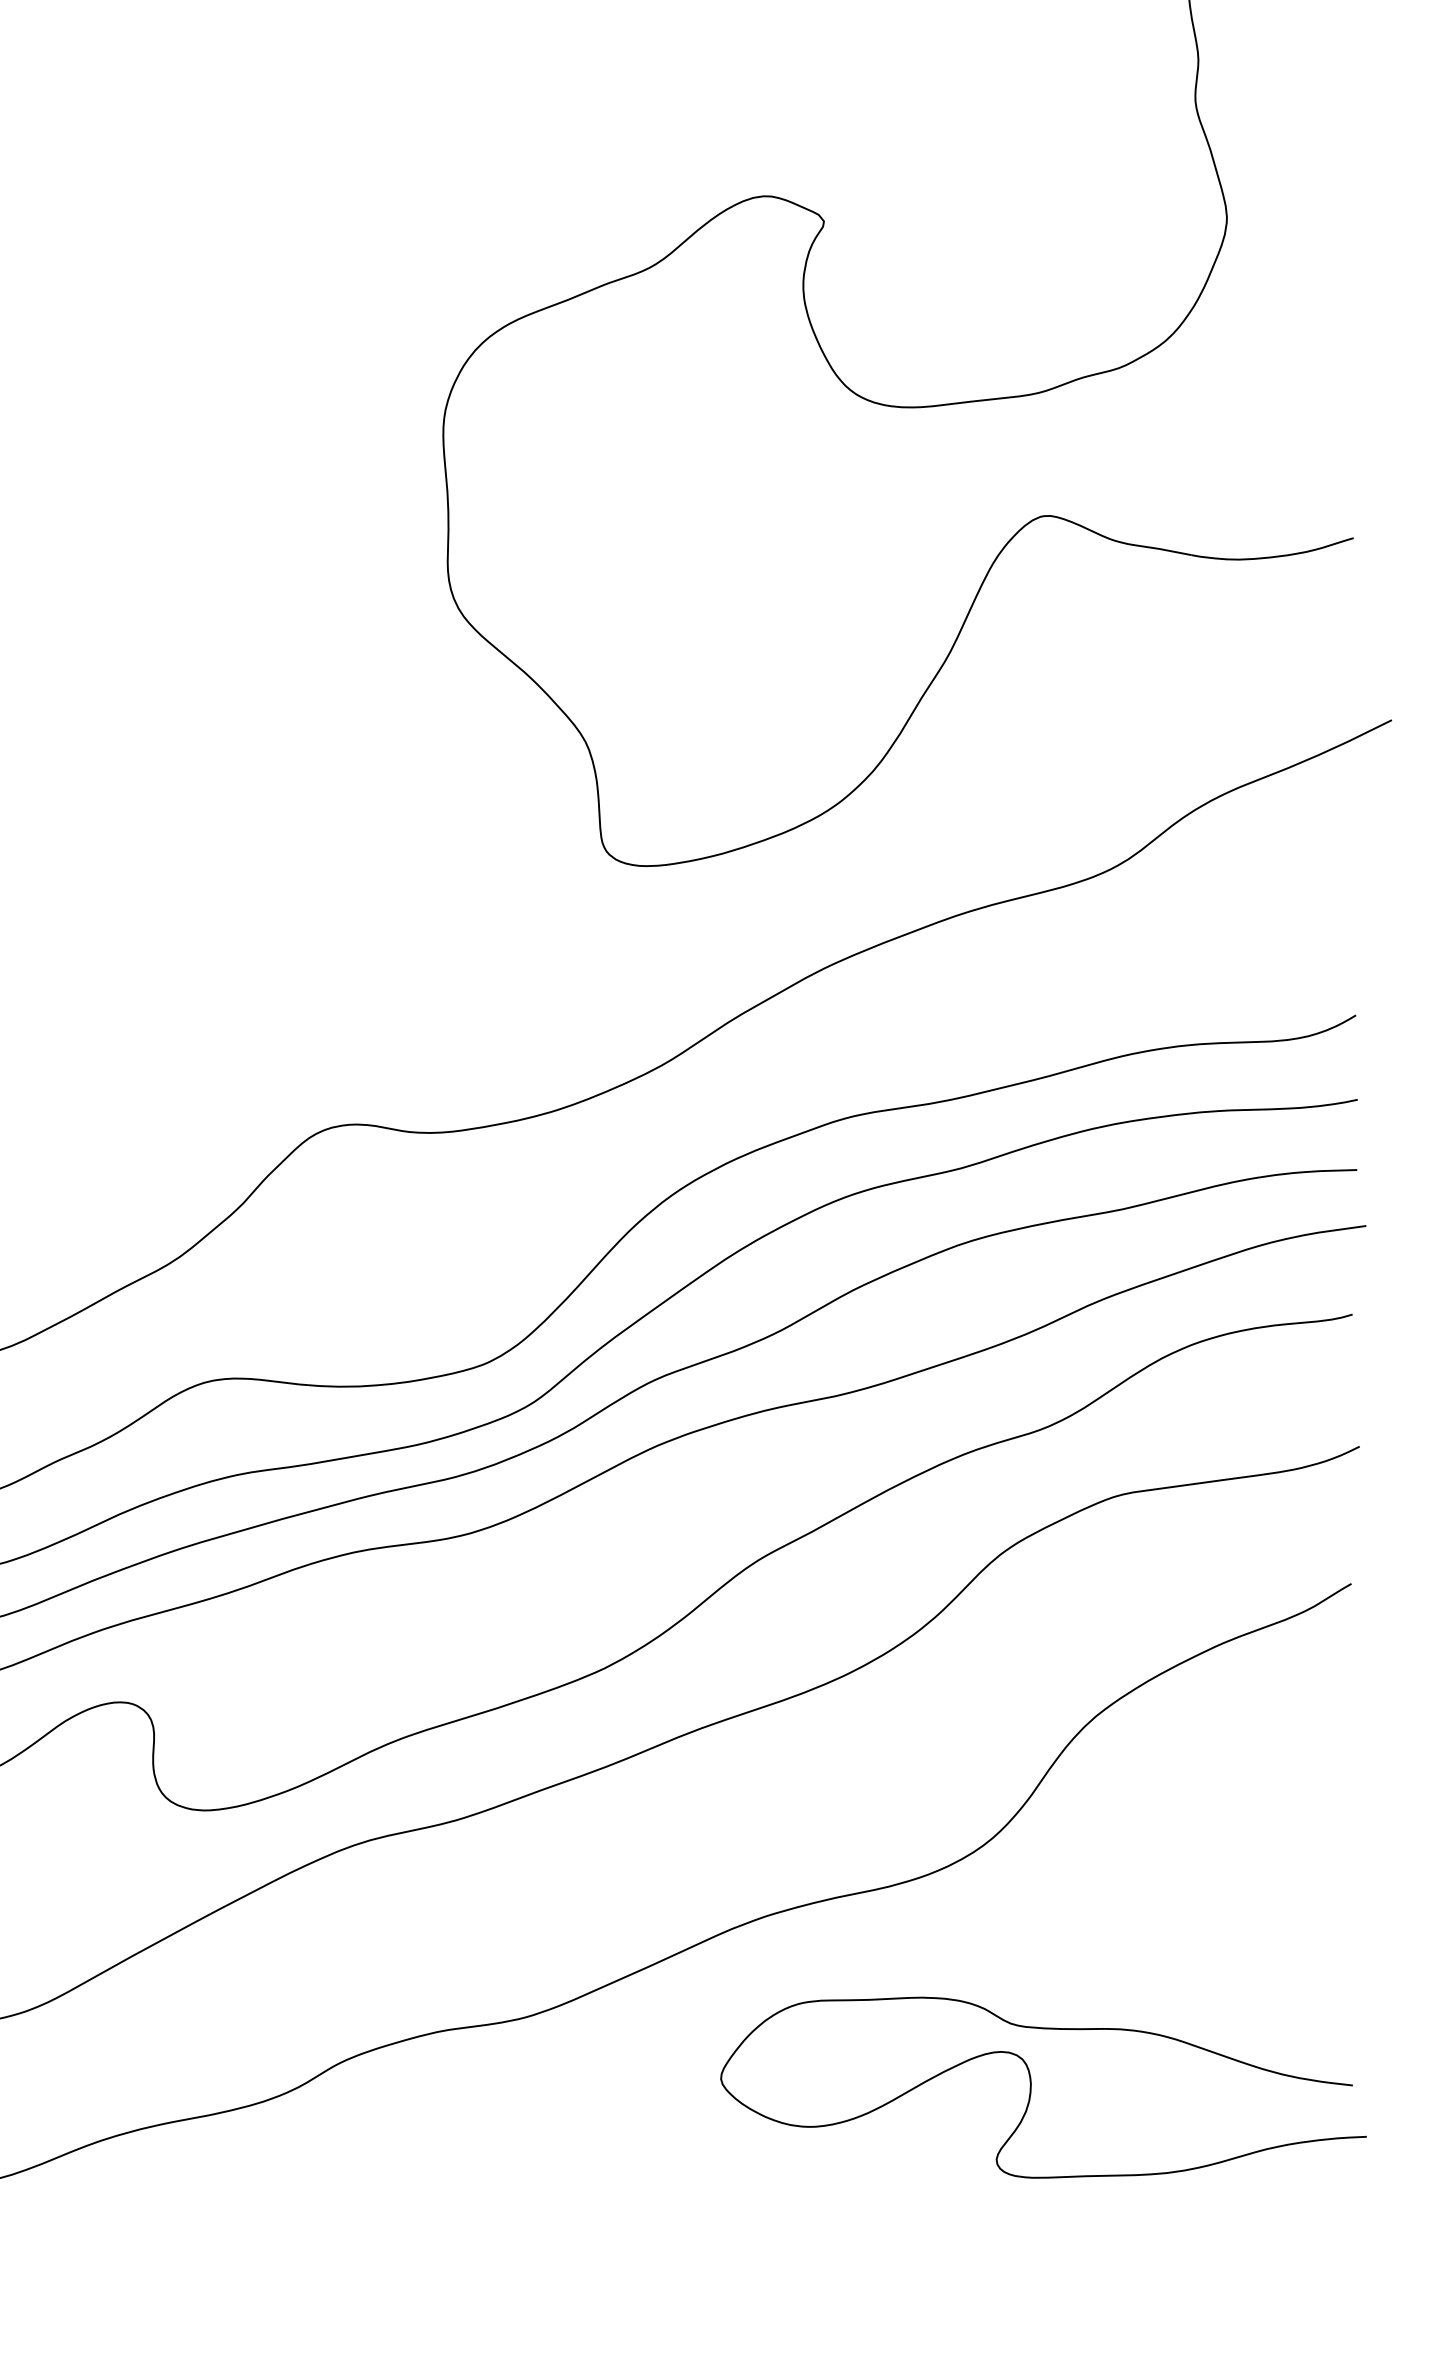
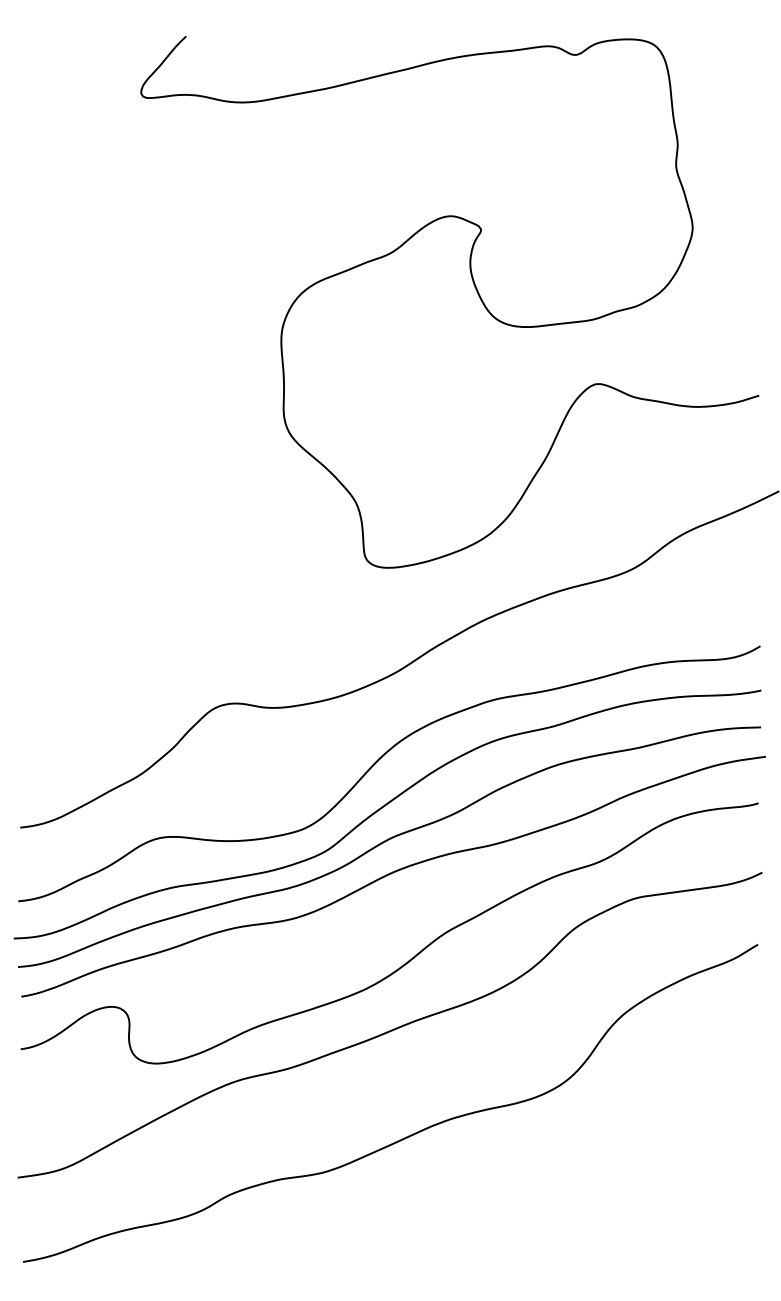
curve: (1032, 2088) -> (590, 1209), removed

